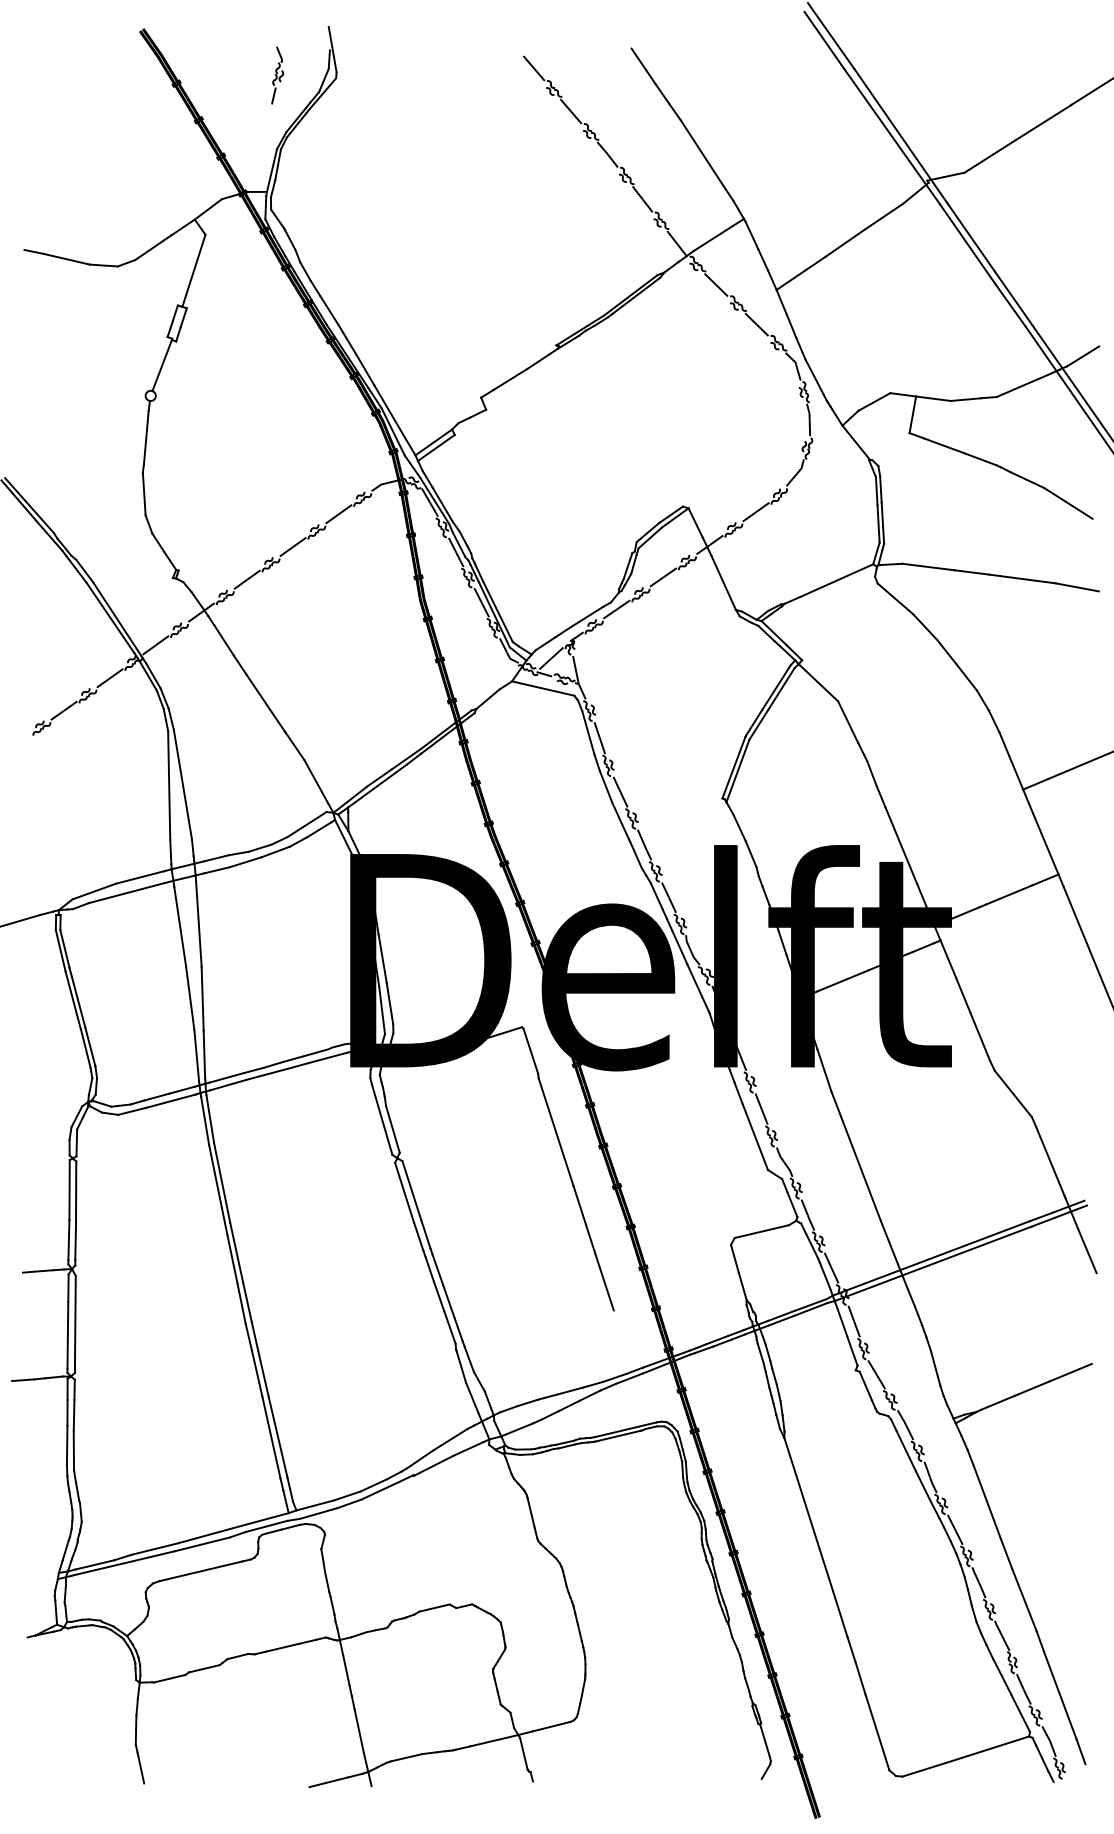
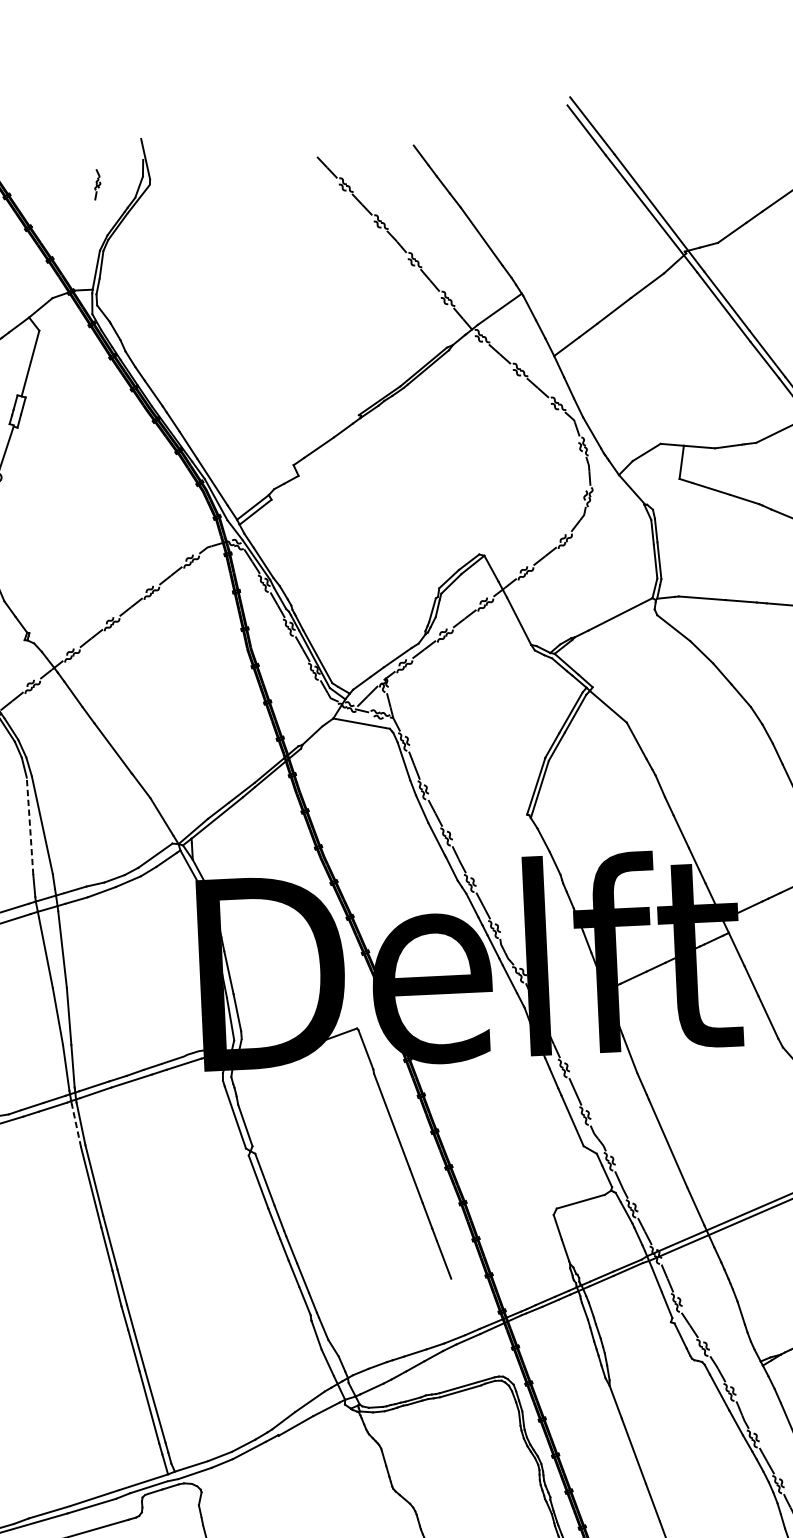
part: (277, 75) -> (97, 184), size x0.6
line: (169, 784) -> (30, 825), solid -> dashed
line: (205, 1120) -> (76, 1125), solid -> dashed

